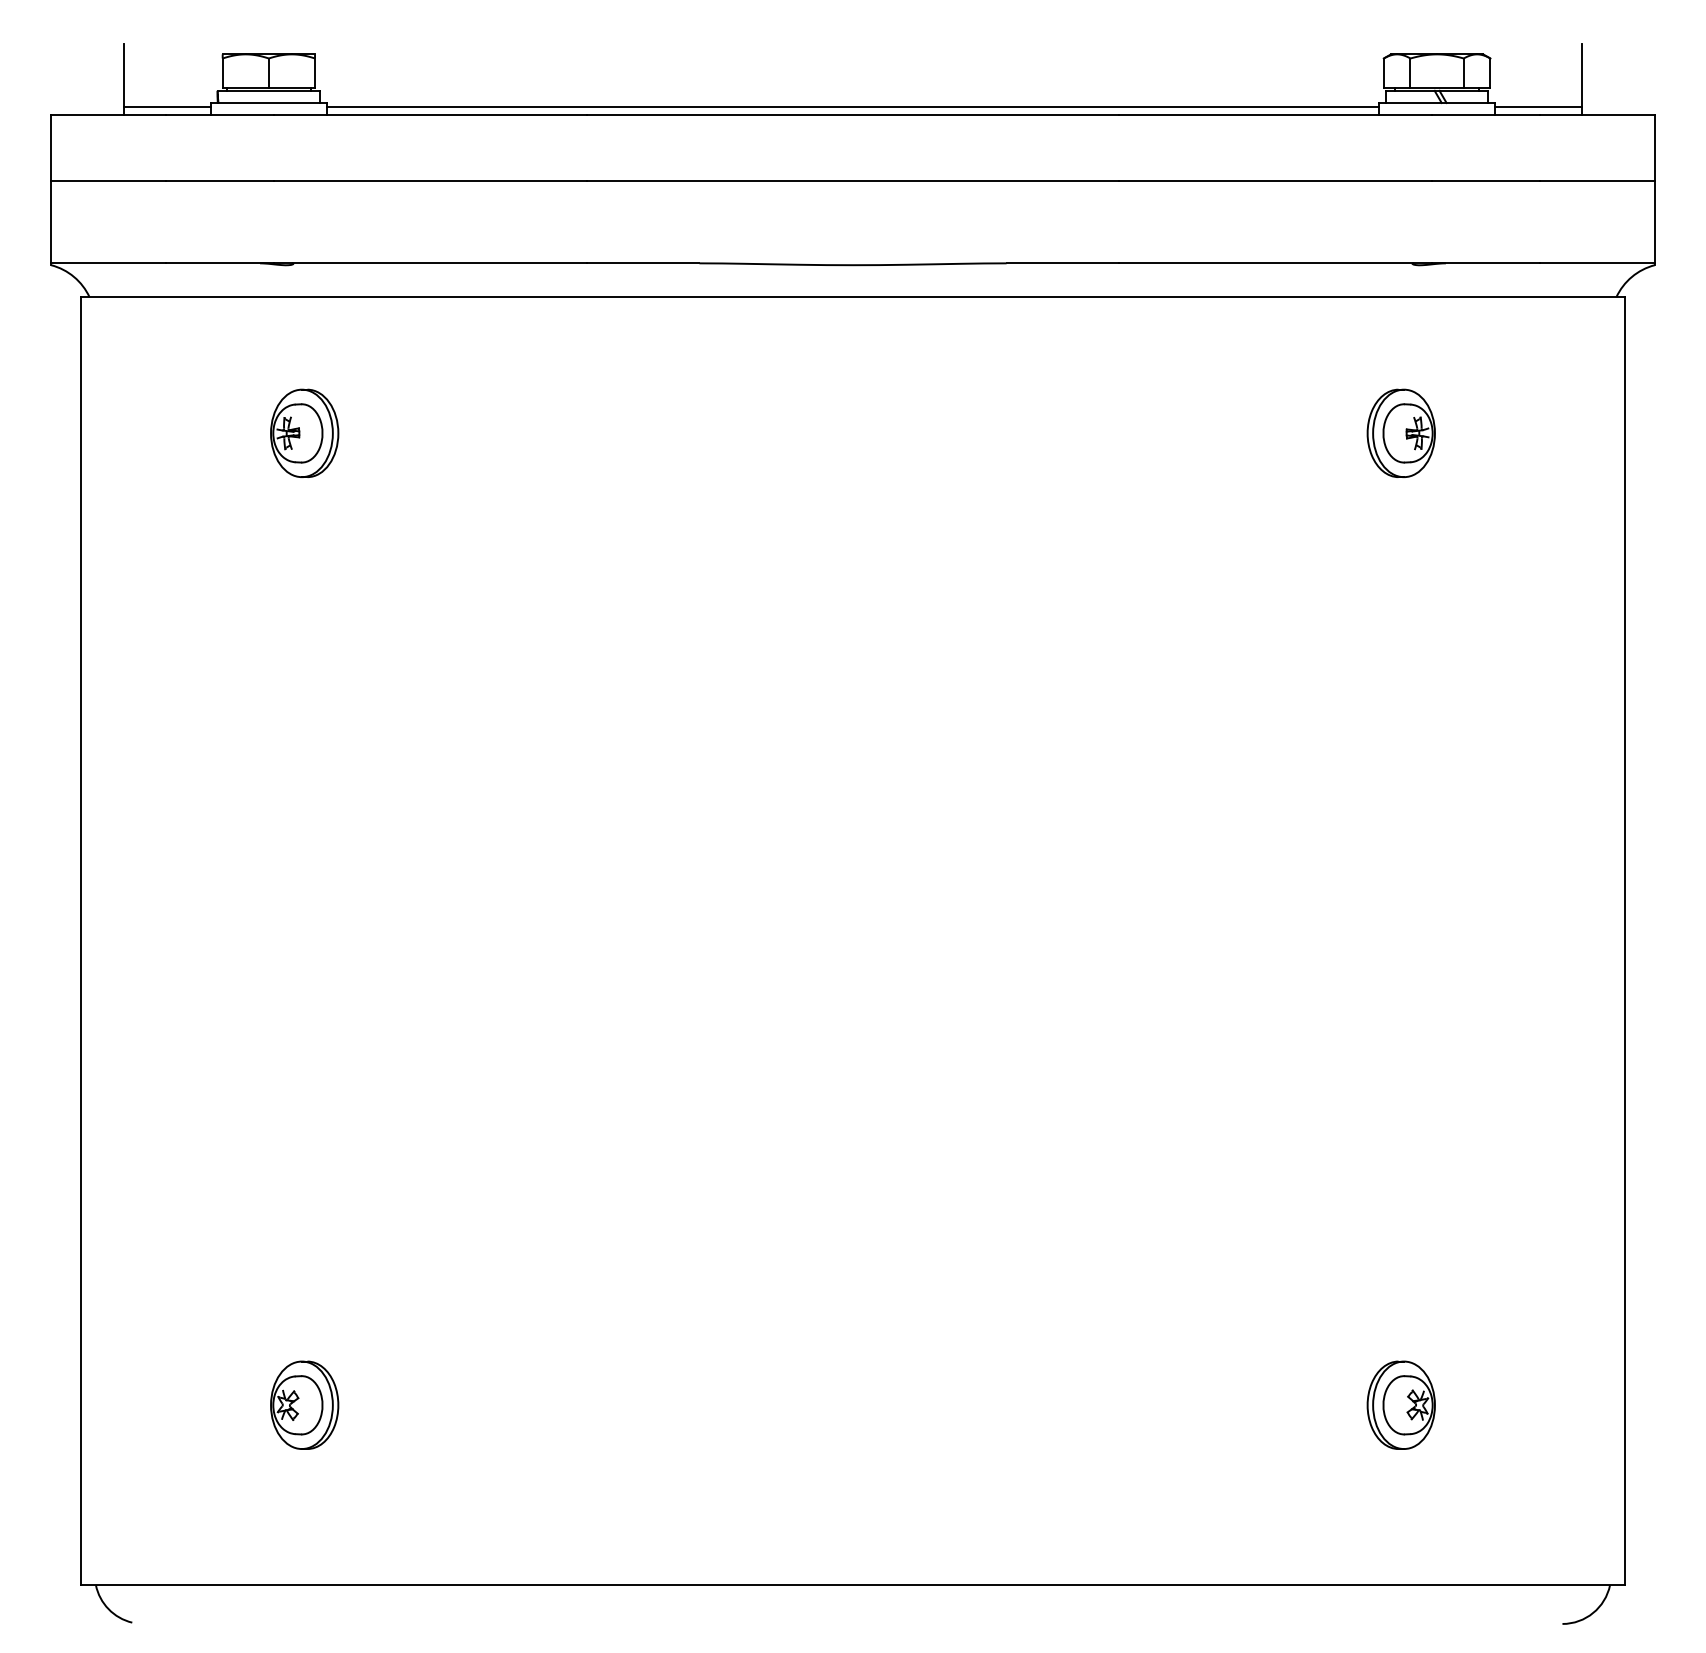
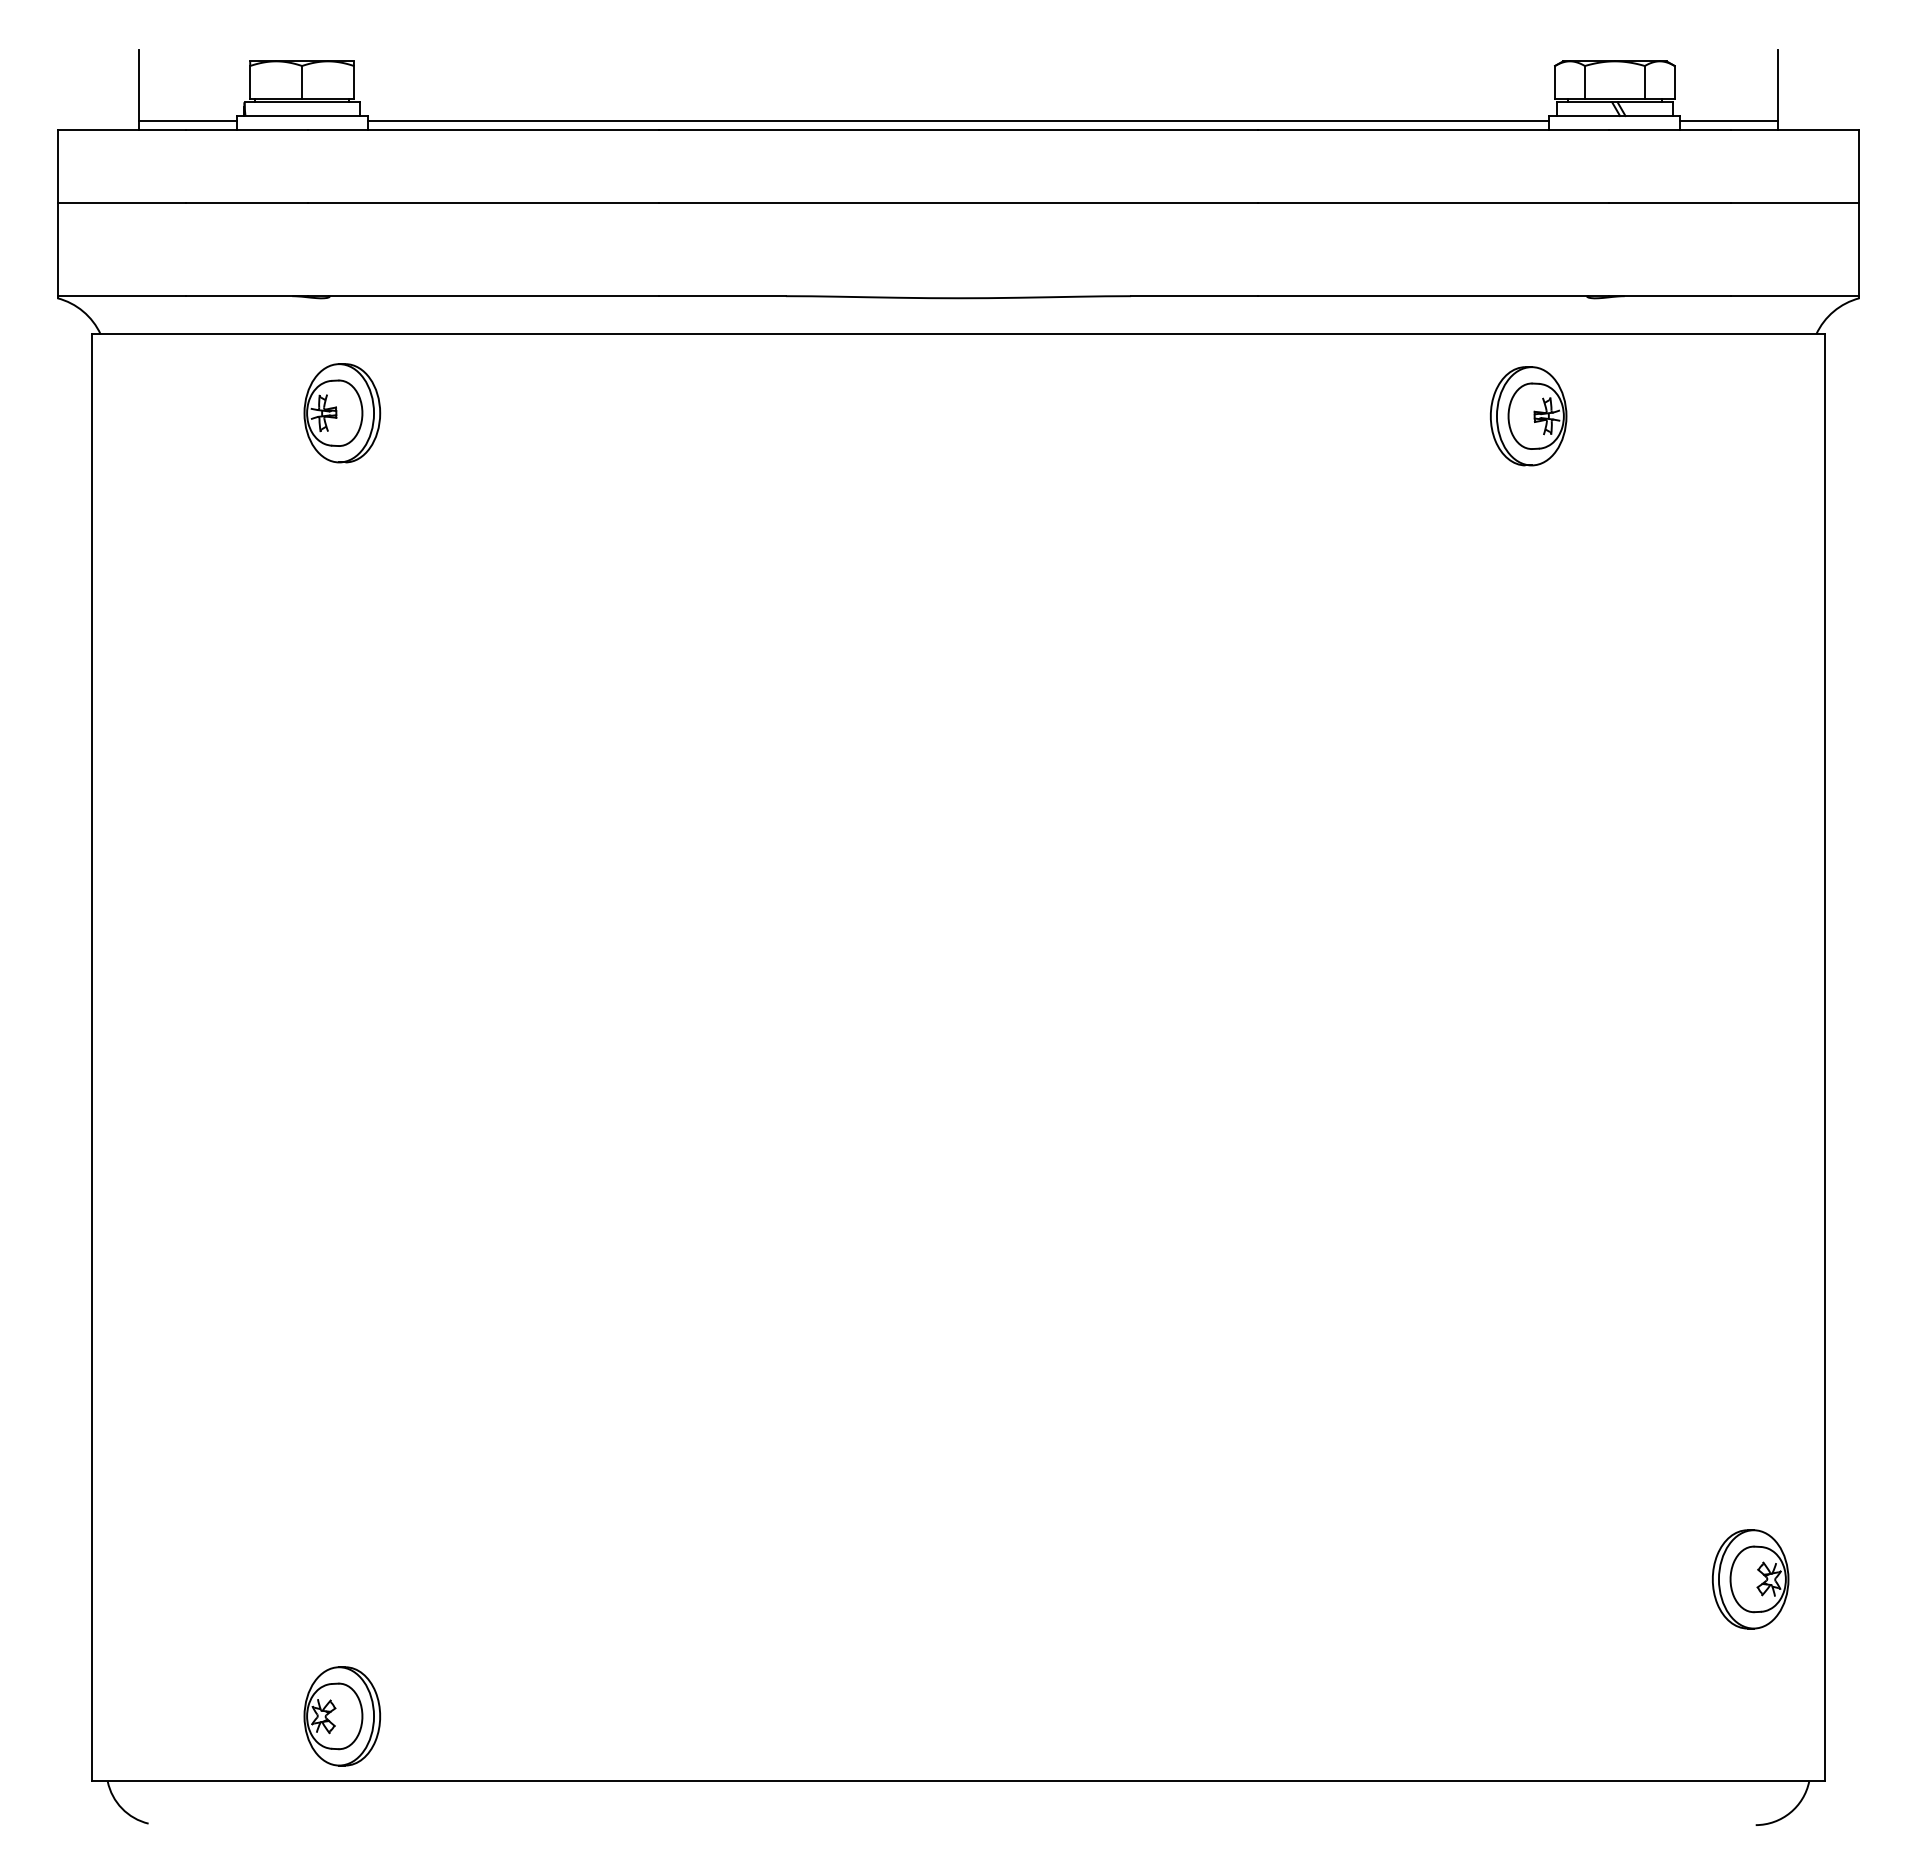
part: (304, 433) -> (342, 413), moved
part: (1401, 433) -> (1528, 416), moved
part: (304, 1405) -> (342, 1716), moved
part: (1401, 1405) -> (1750, 1579), moved

